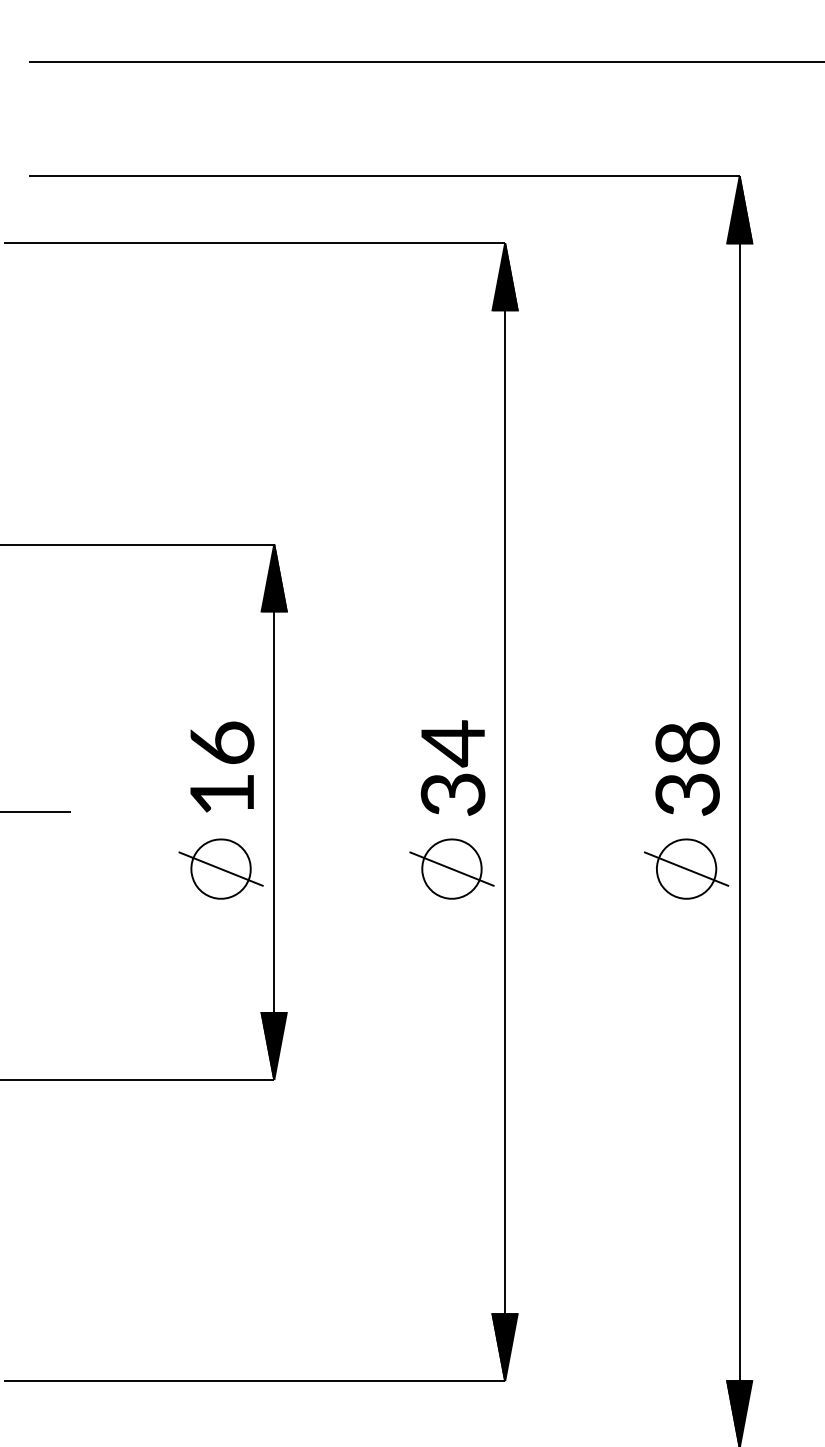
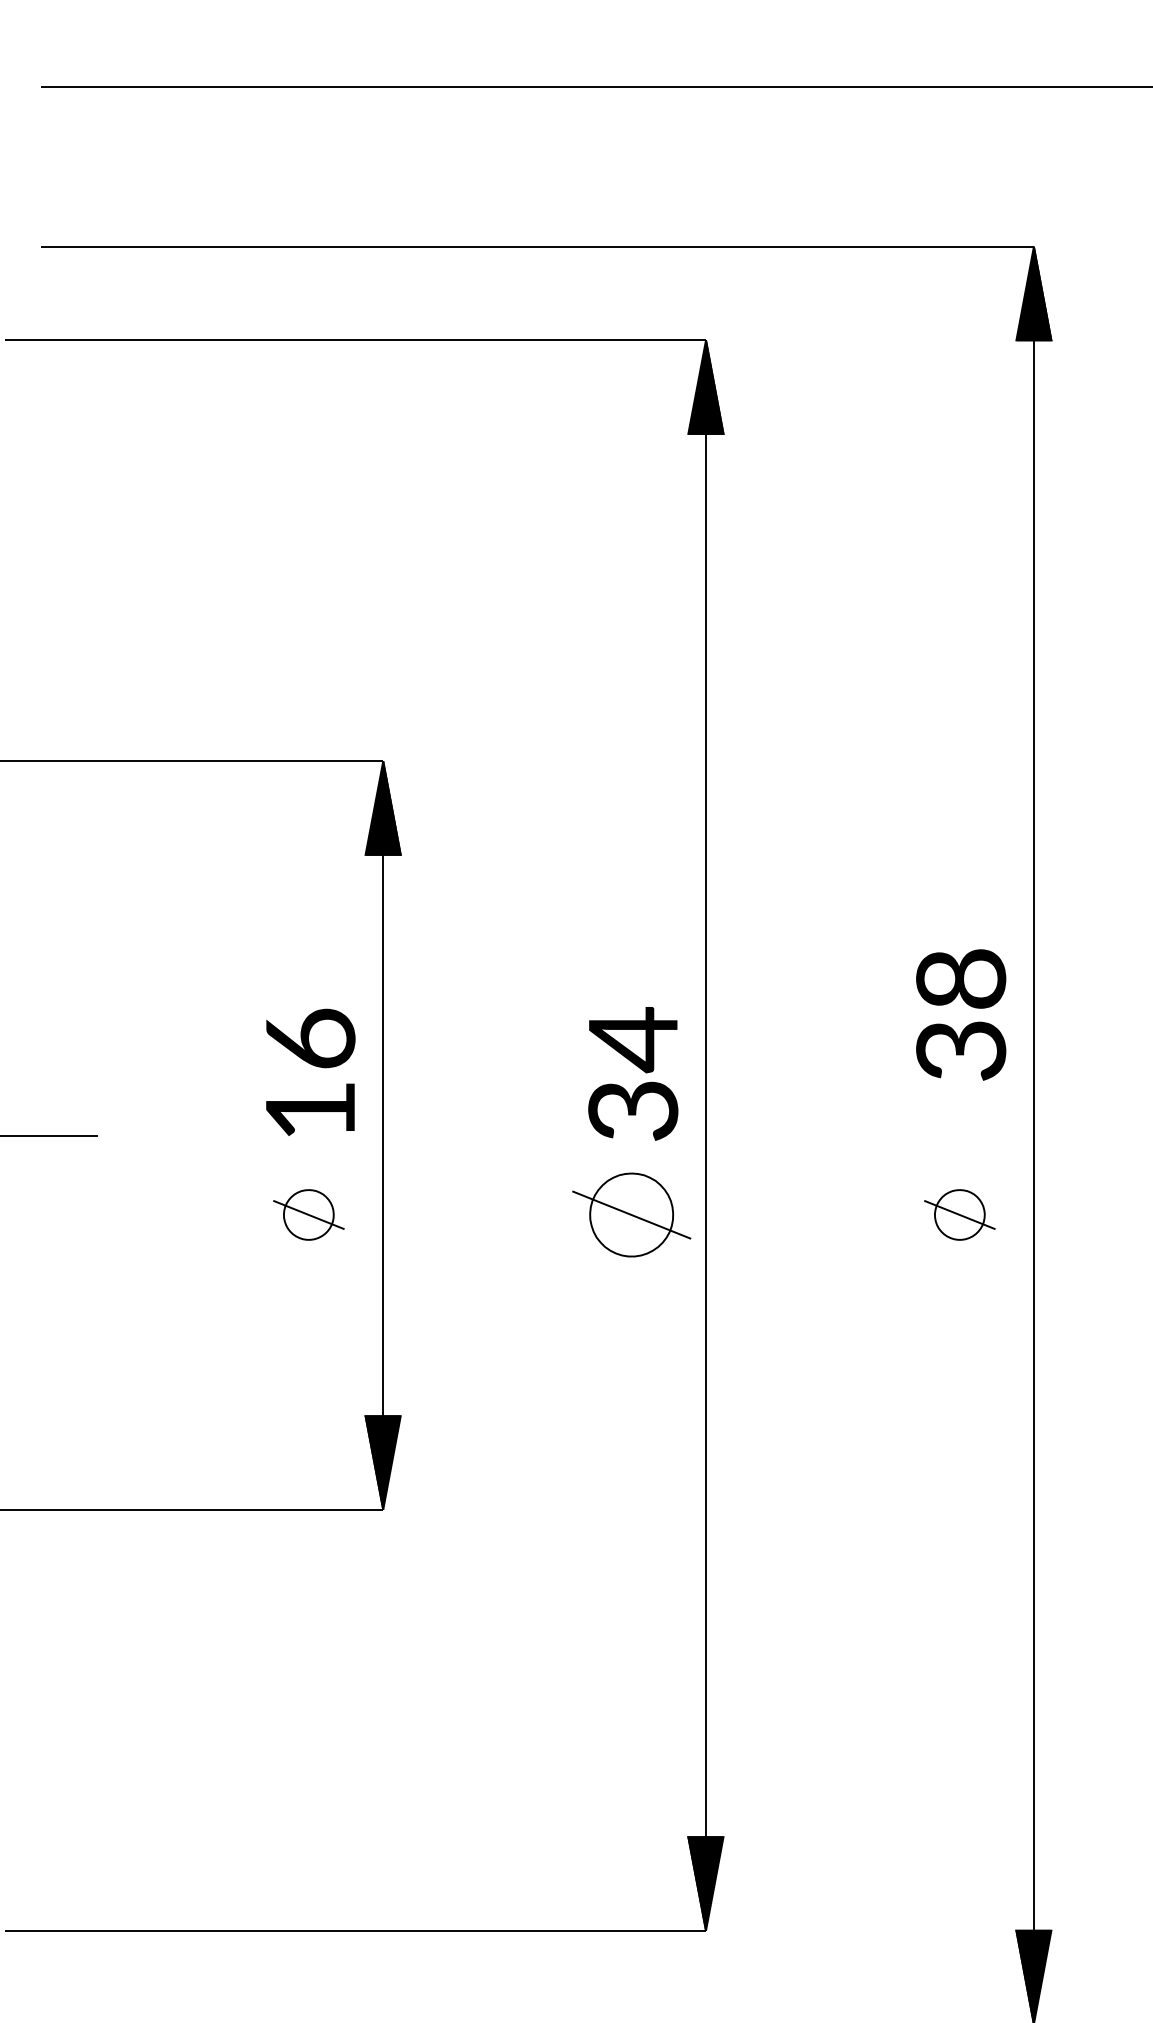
text: (687, 768) -> (960, 1014), moved
part: (220, 868) -> (308, 1214), size x0.6
part: (686, 868) -> (959, 1214), size x0.6

